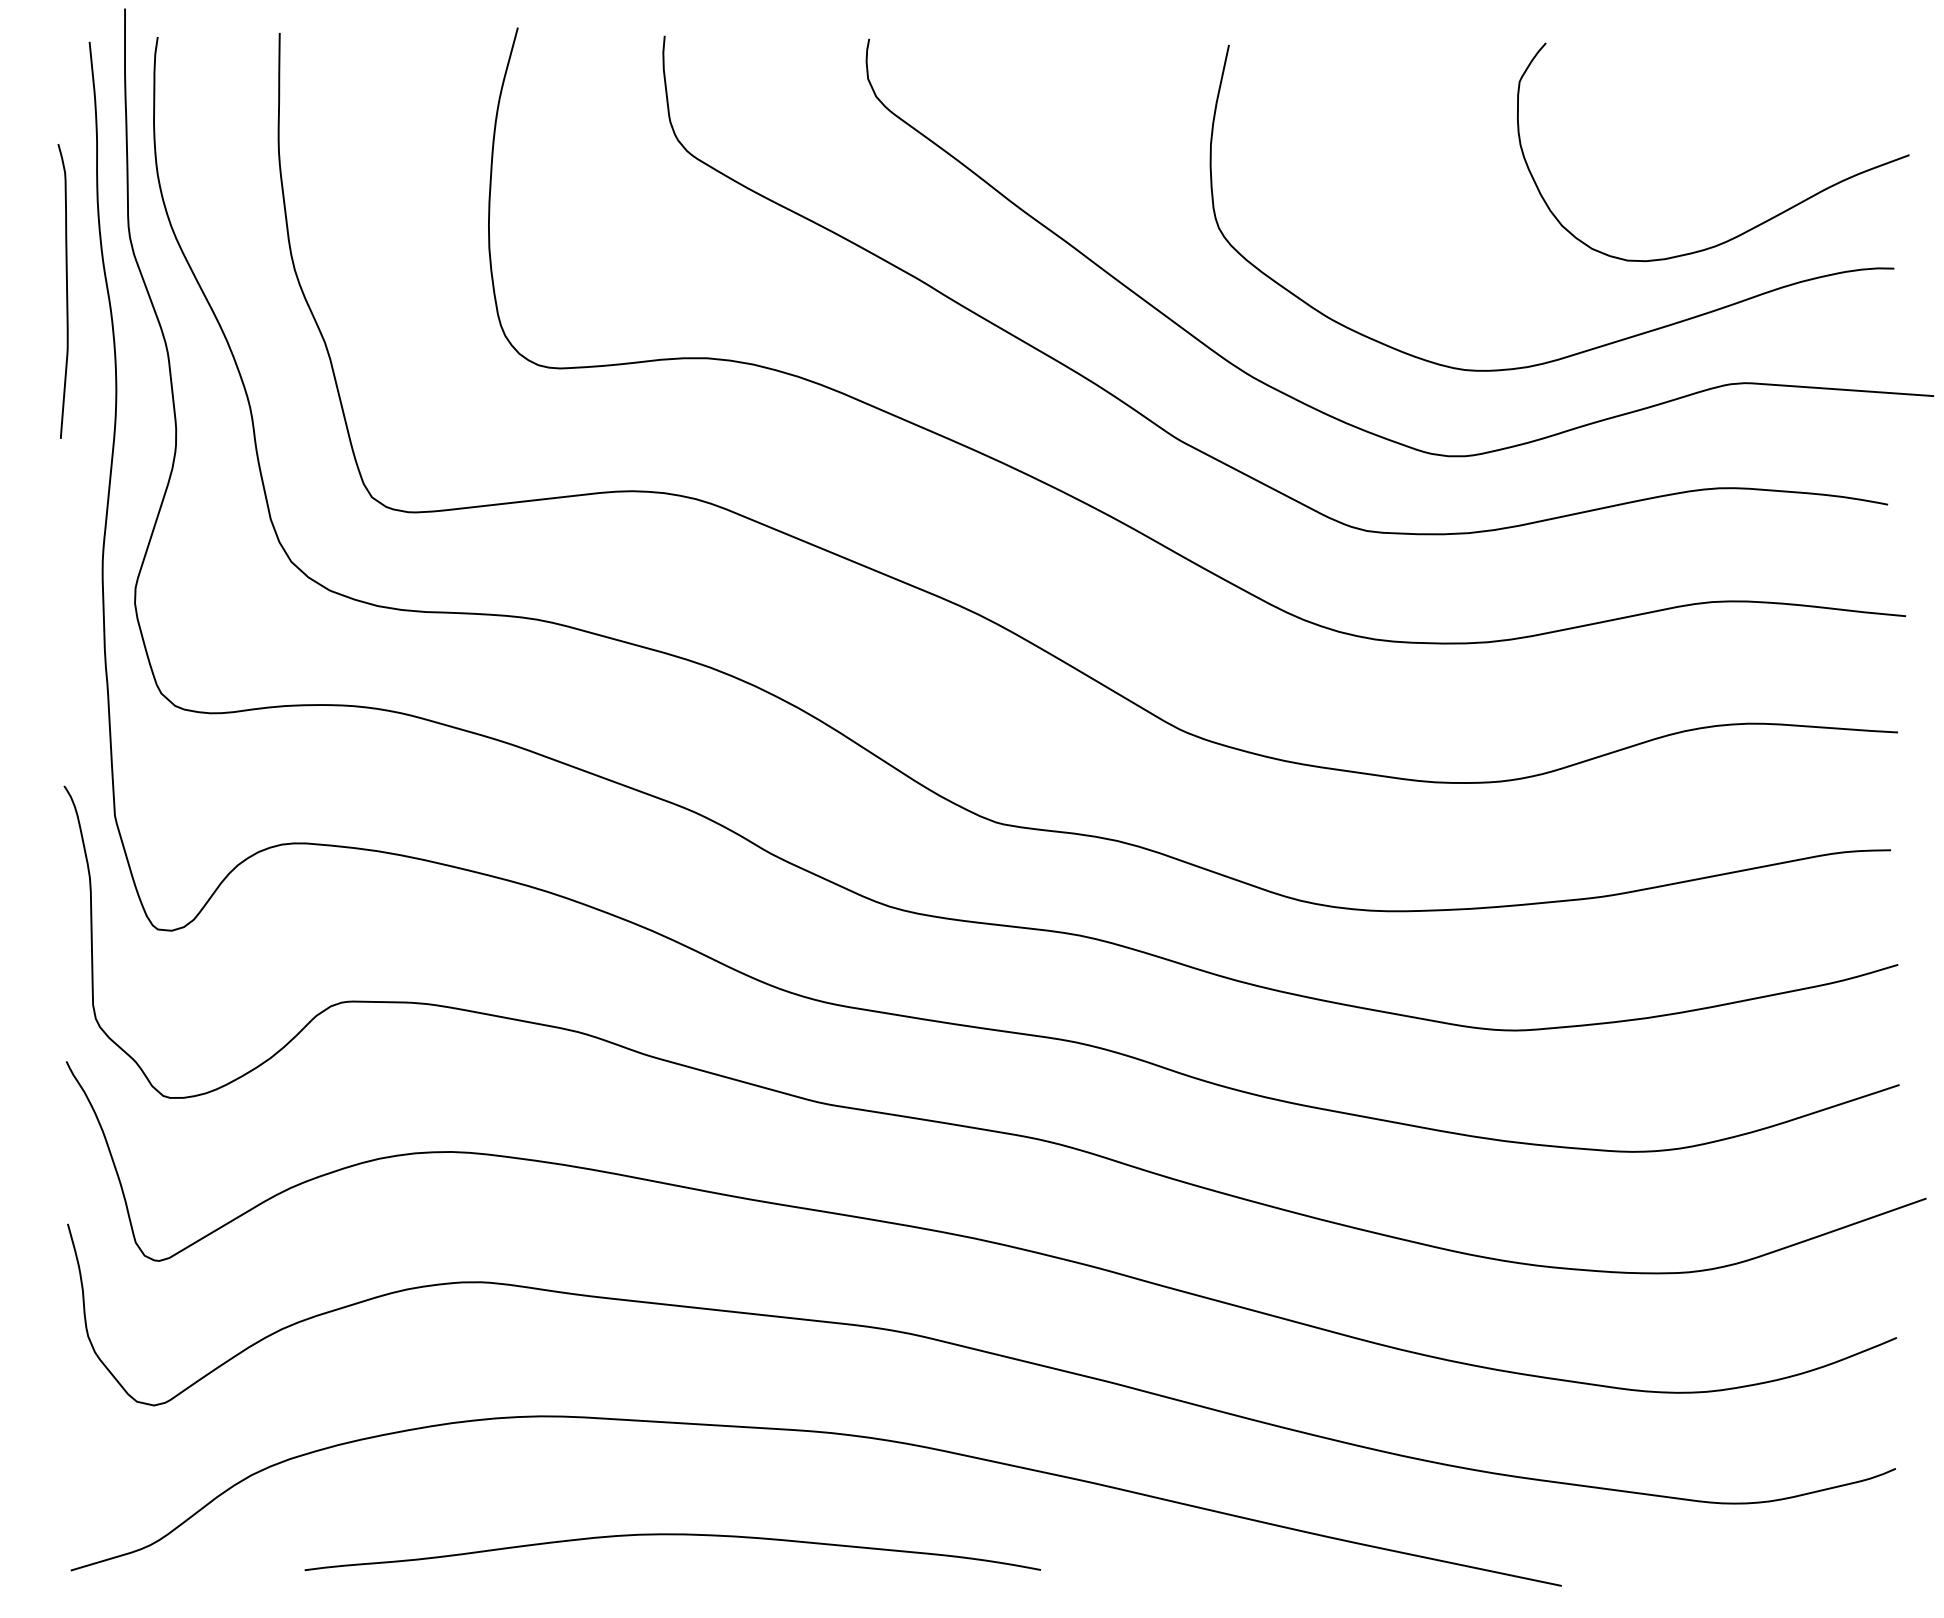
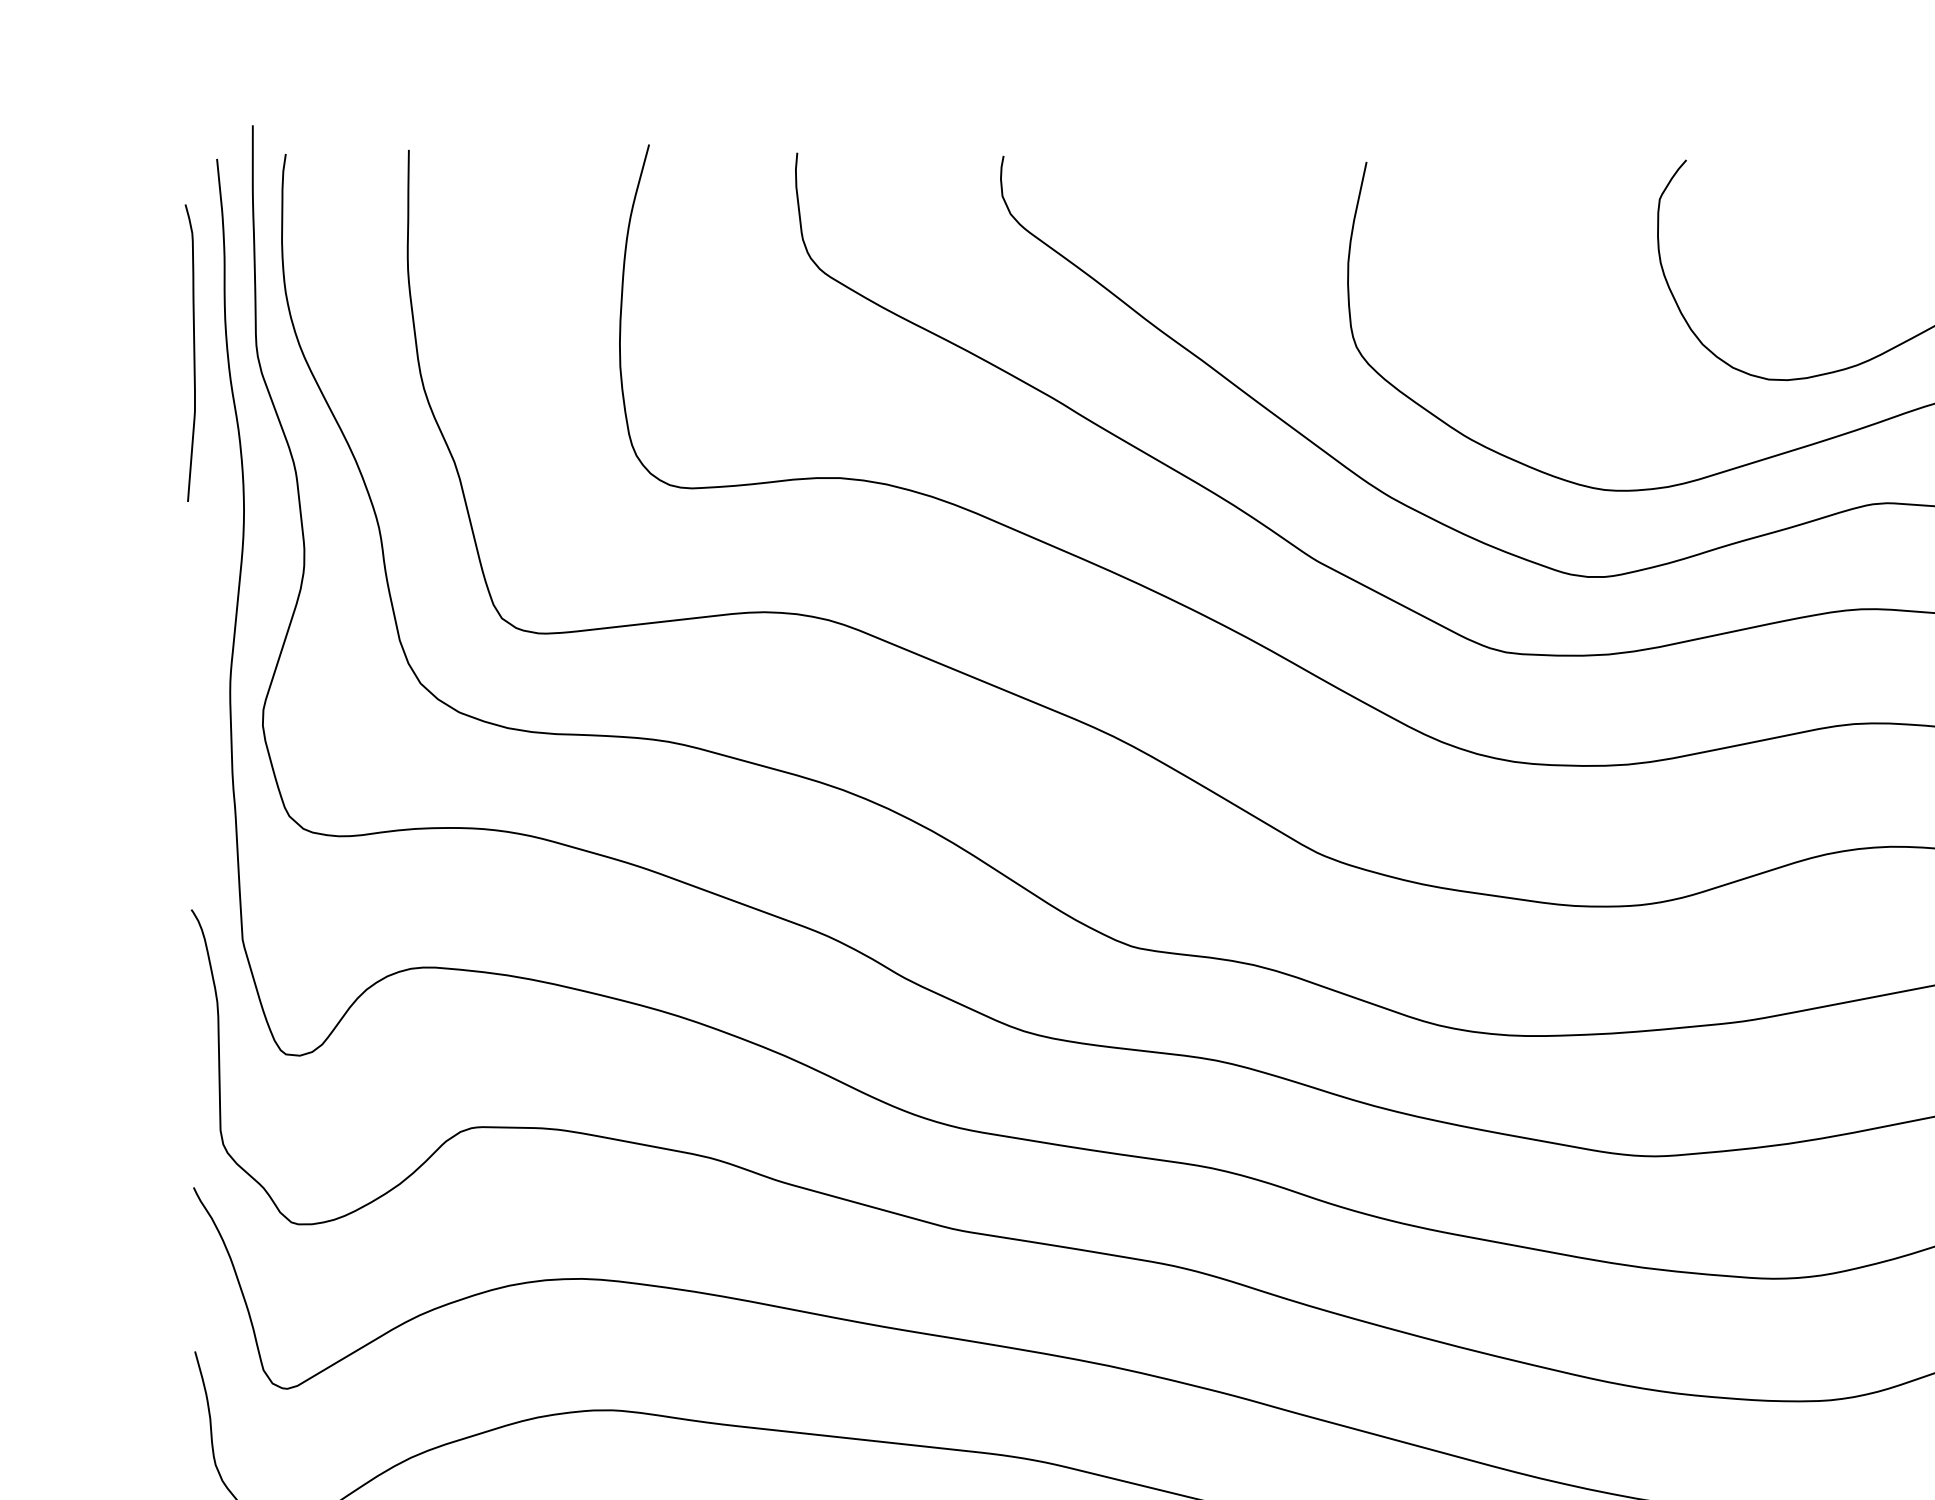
curve: (66, 291) -> (193, 353), moved

